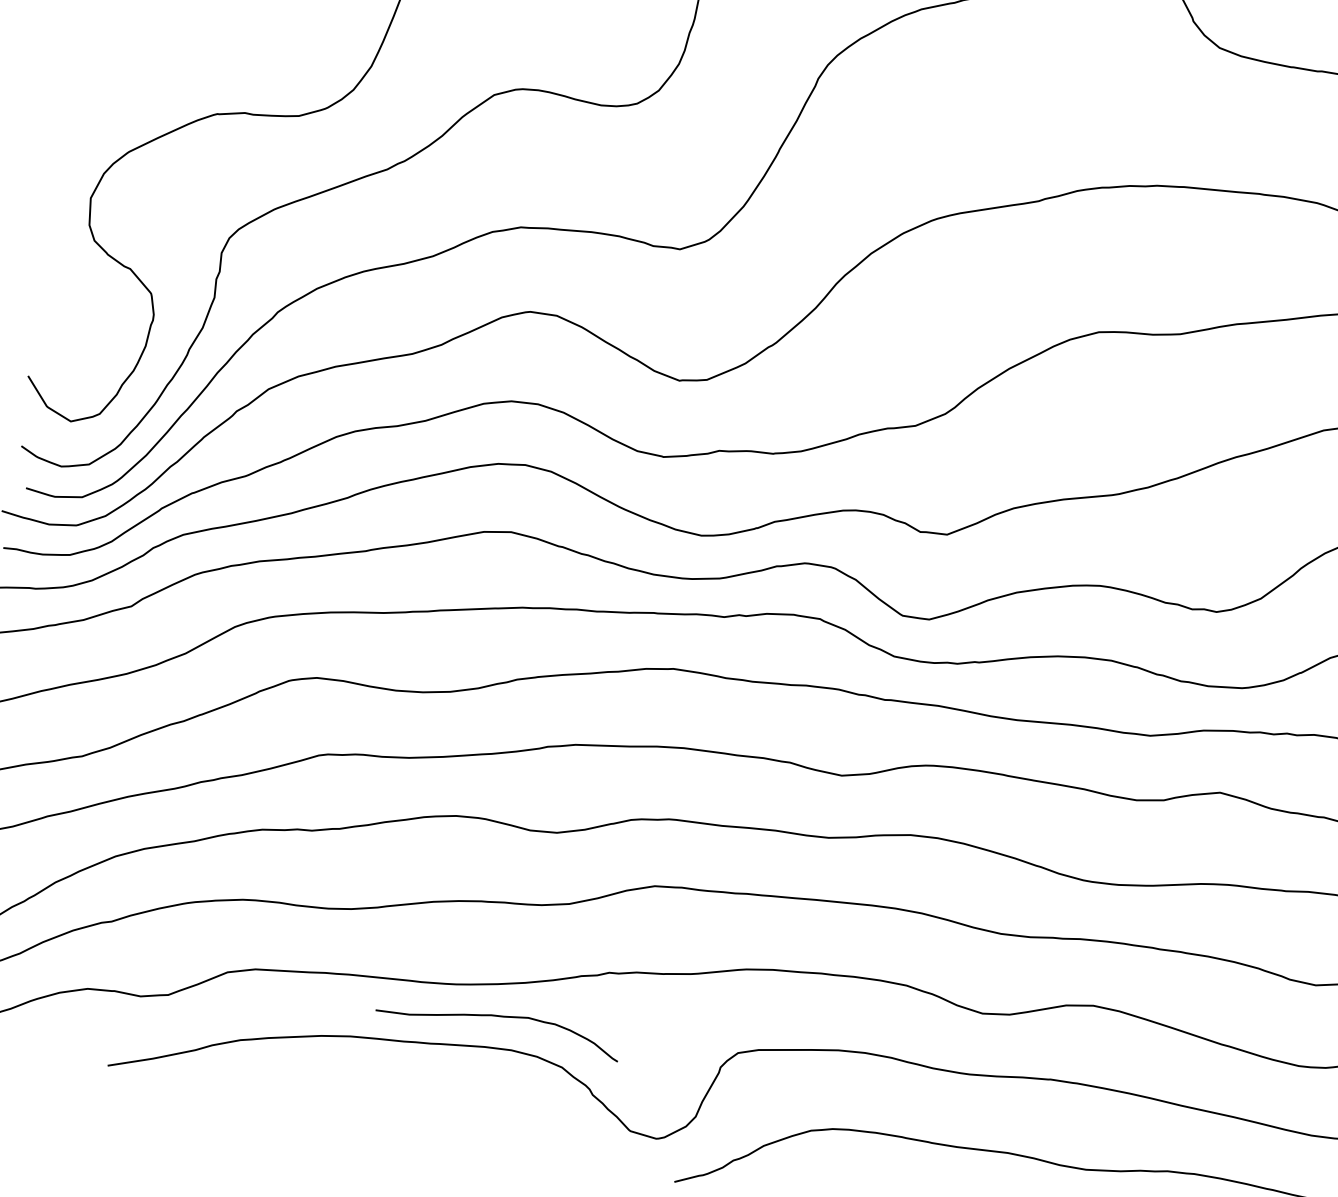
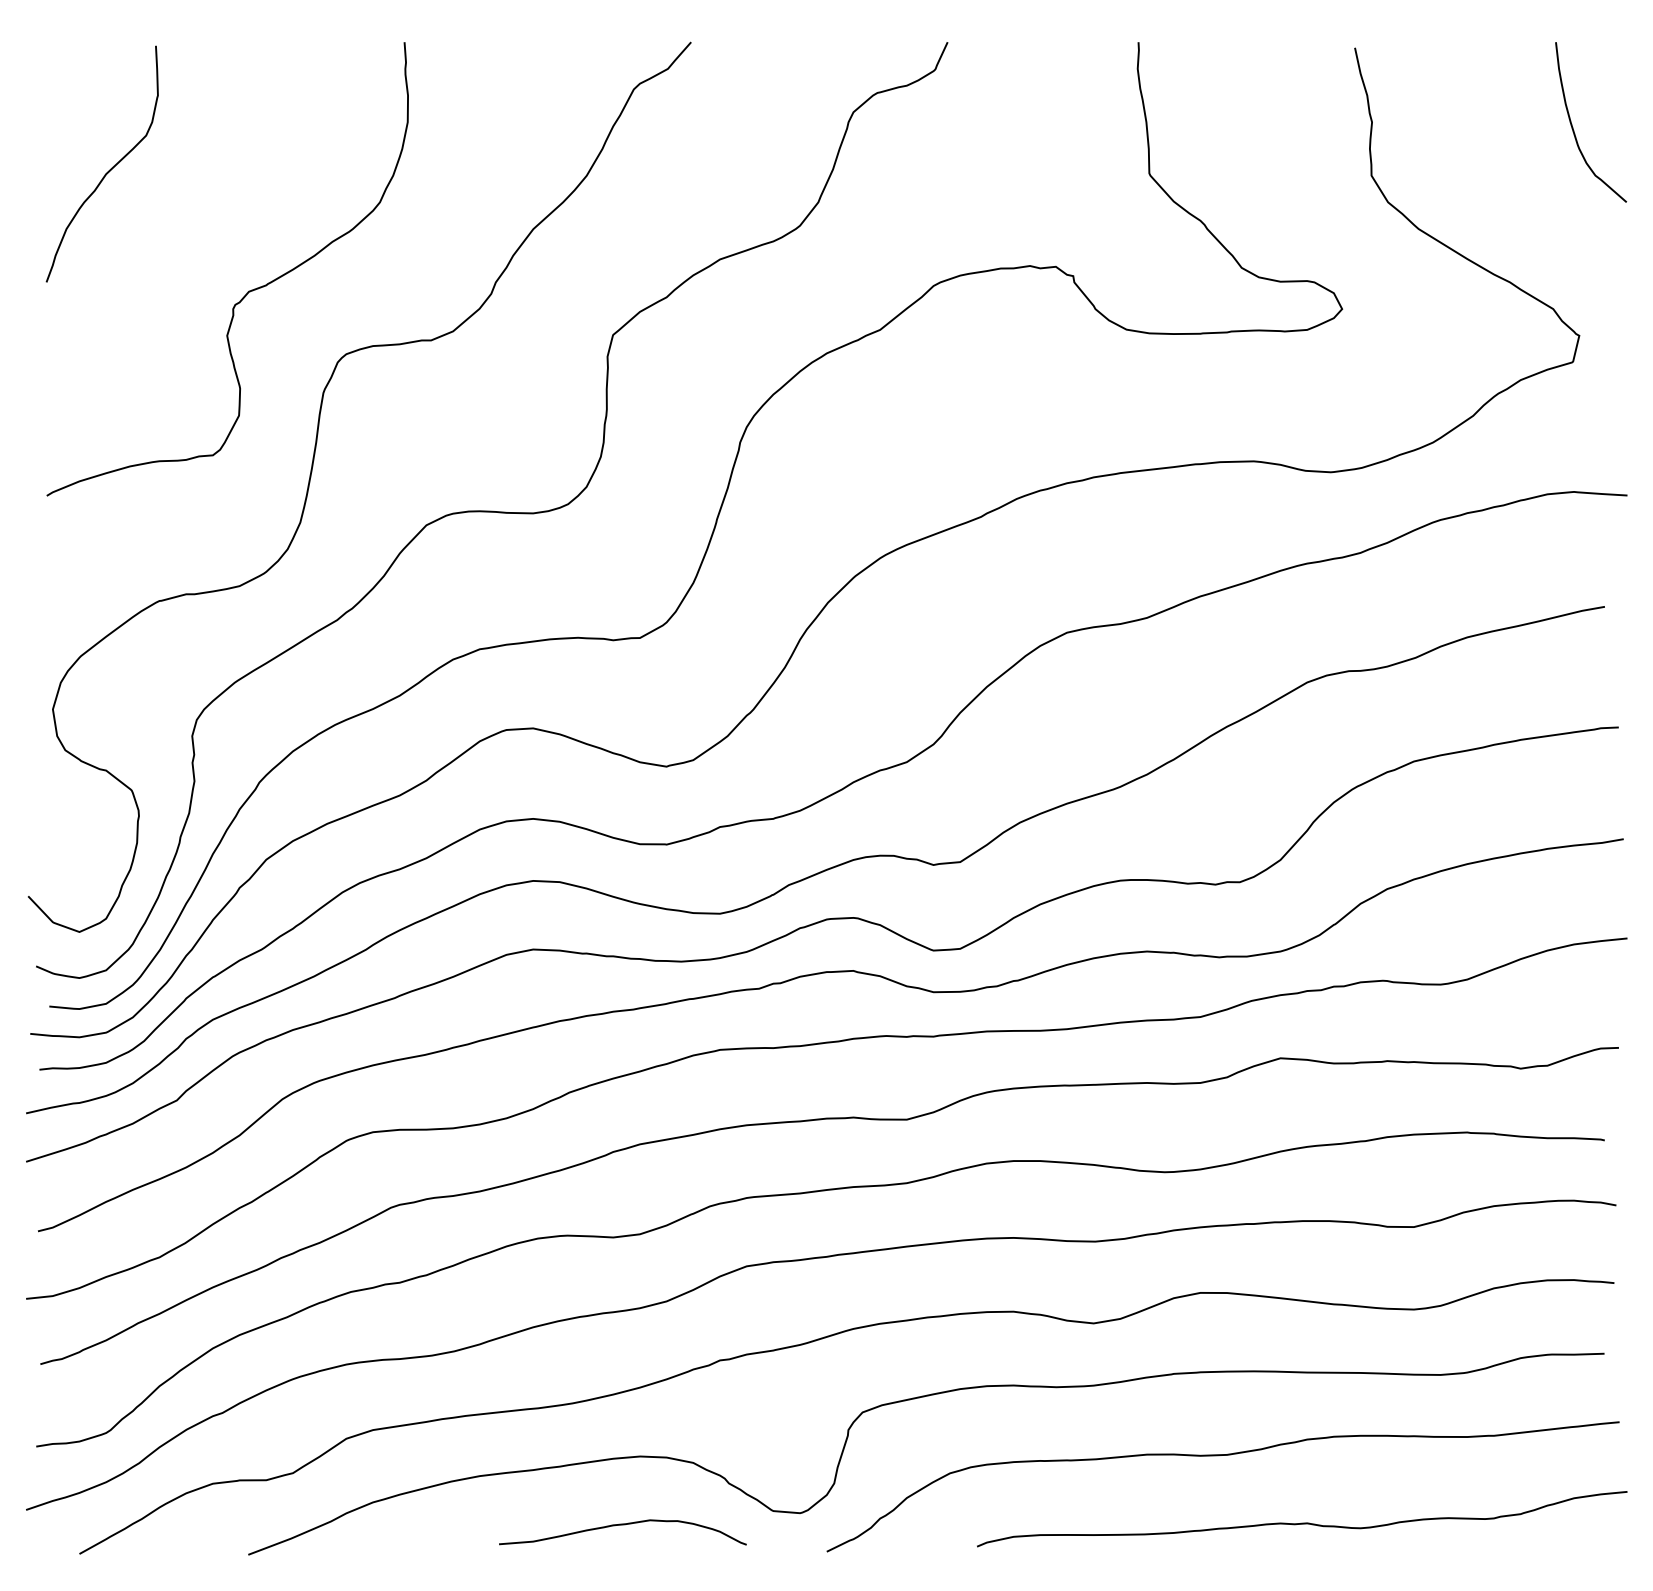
curve: (500, 1017) -> (622, 1525), moved

